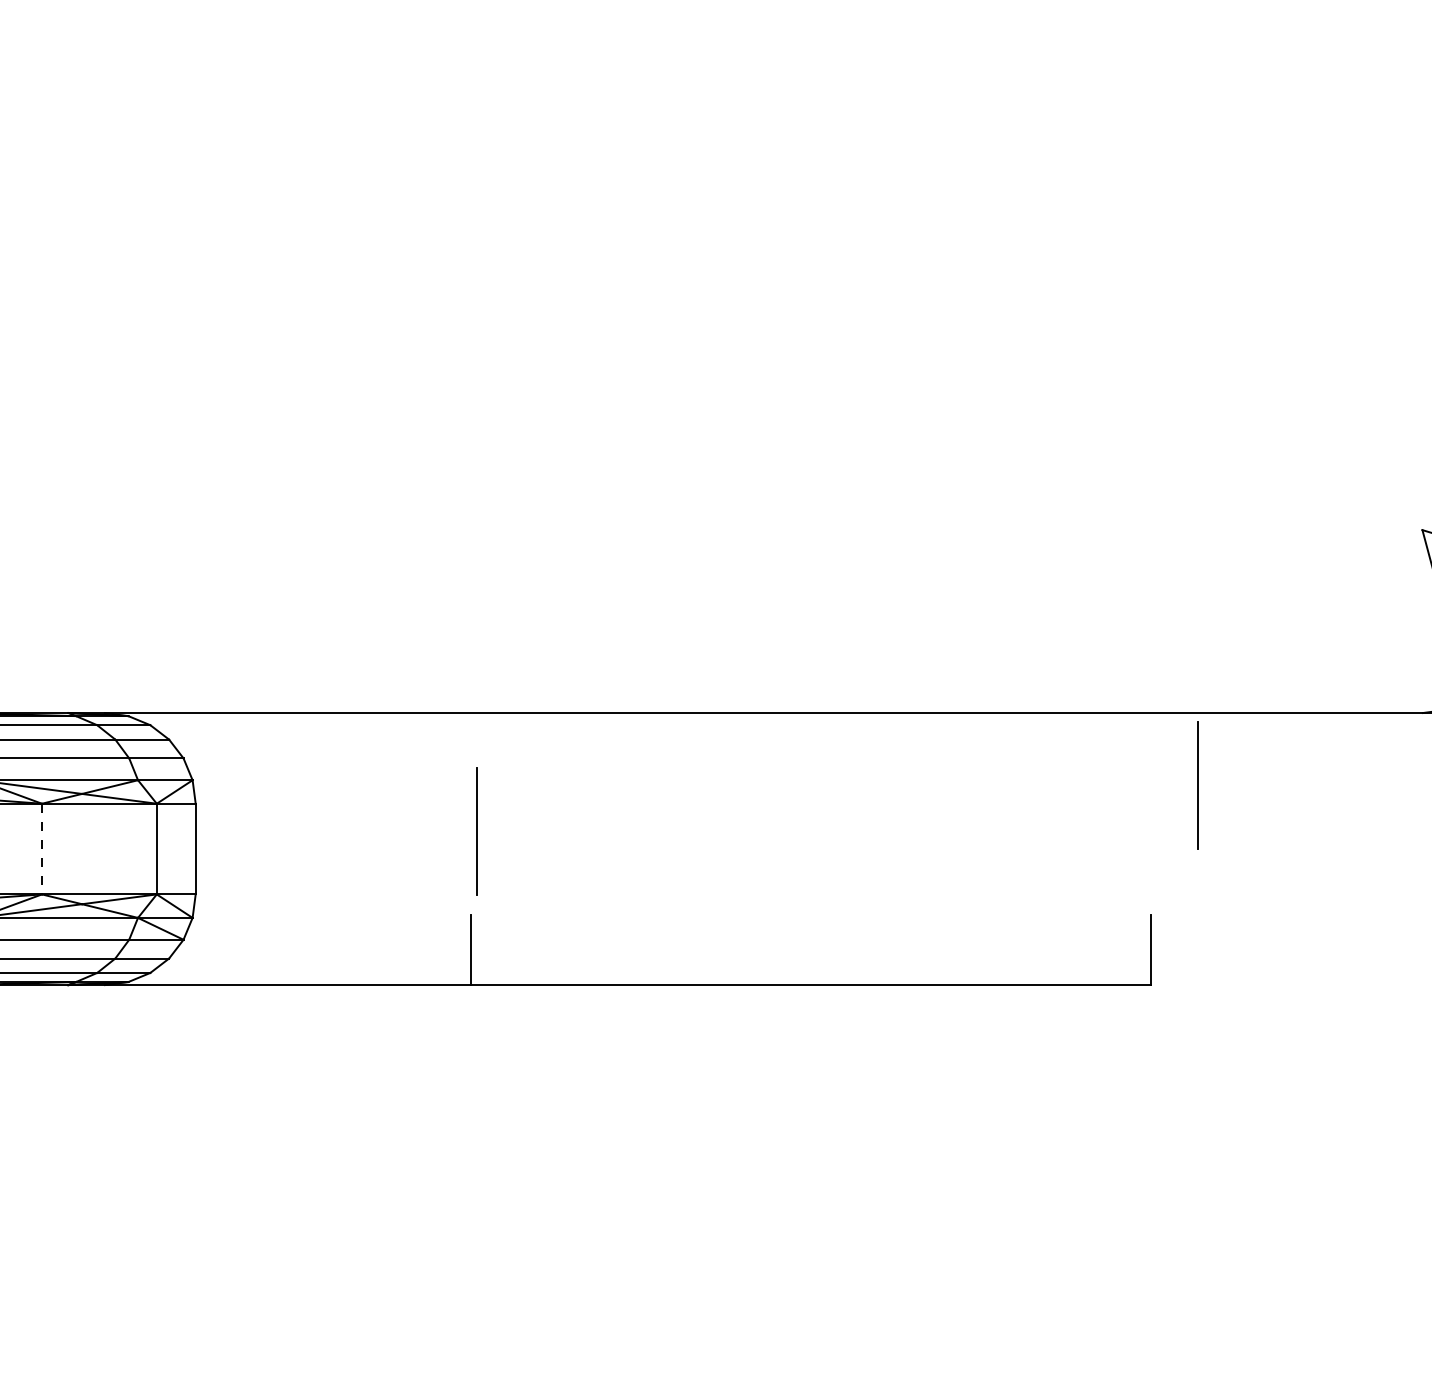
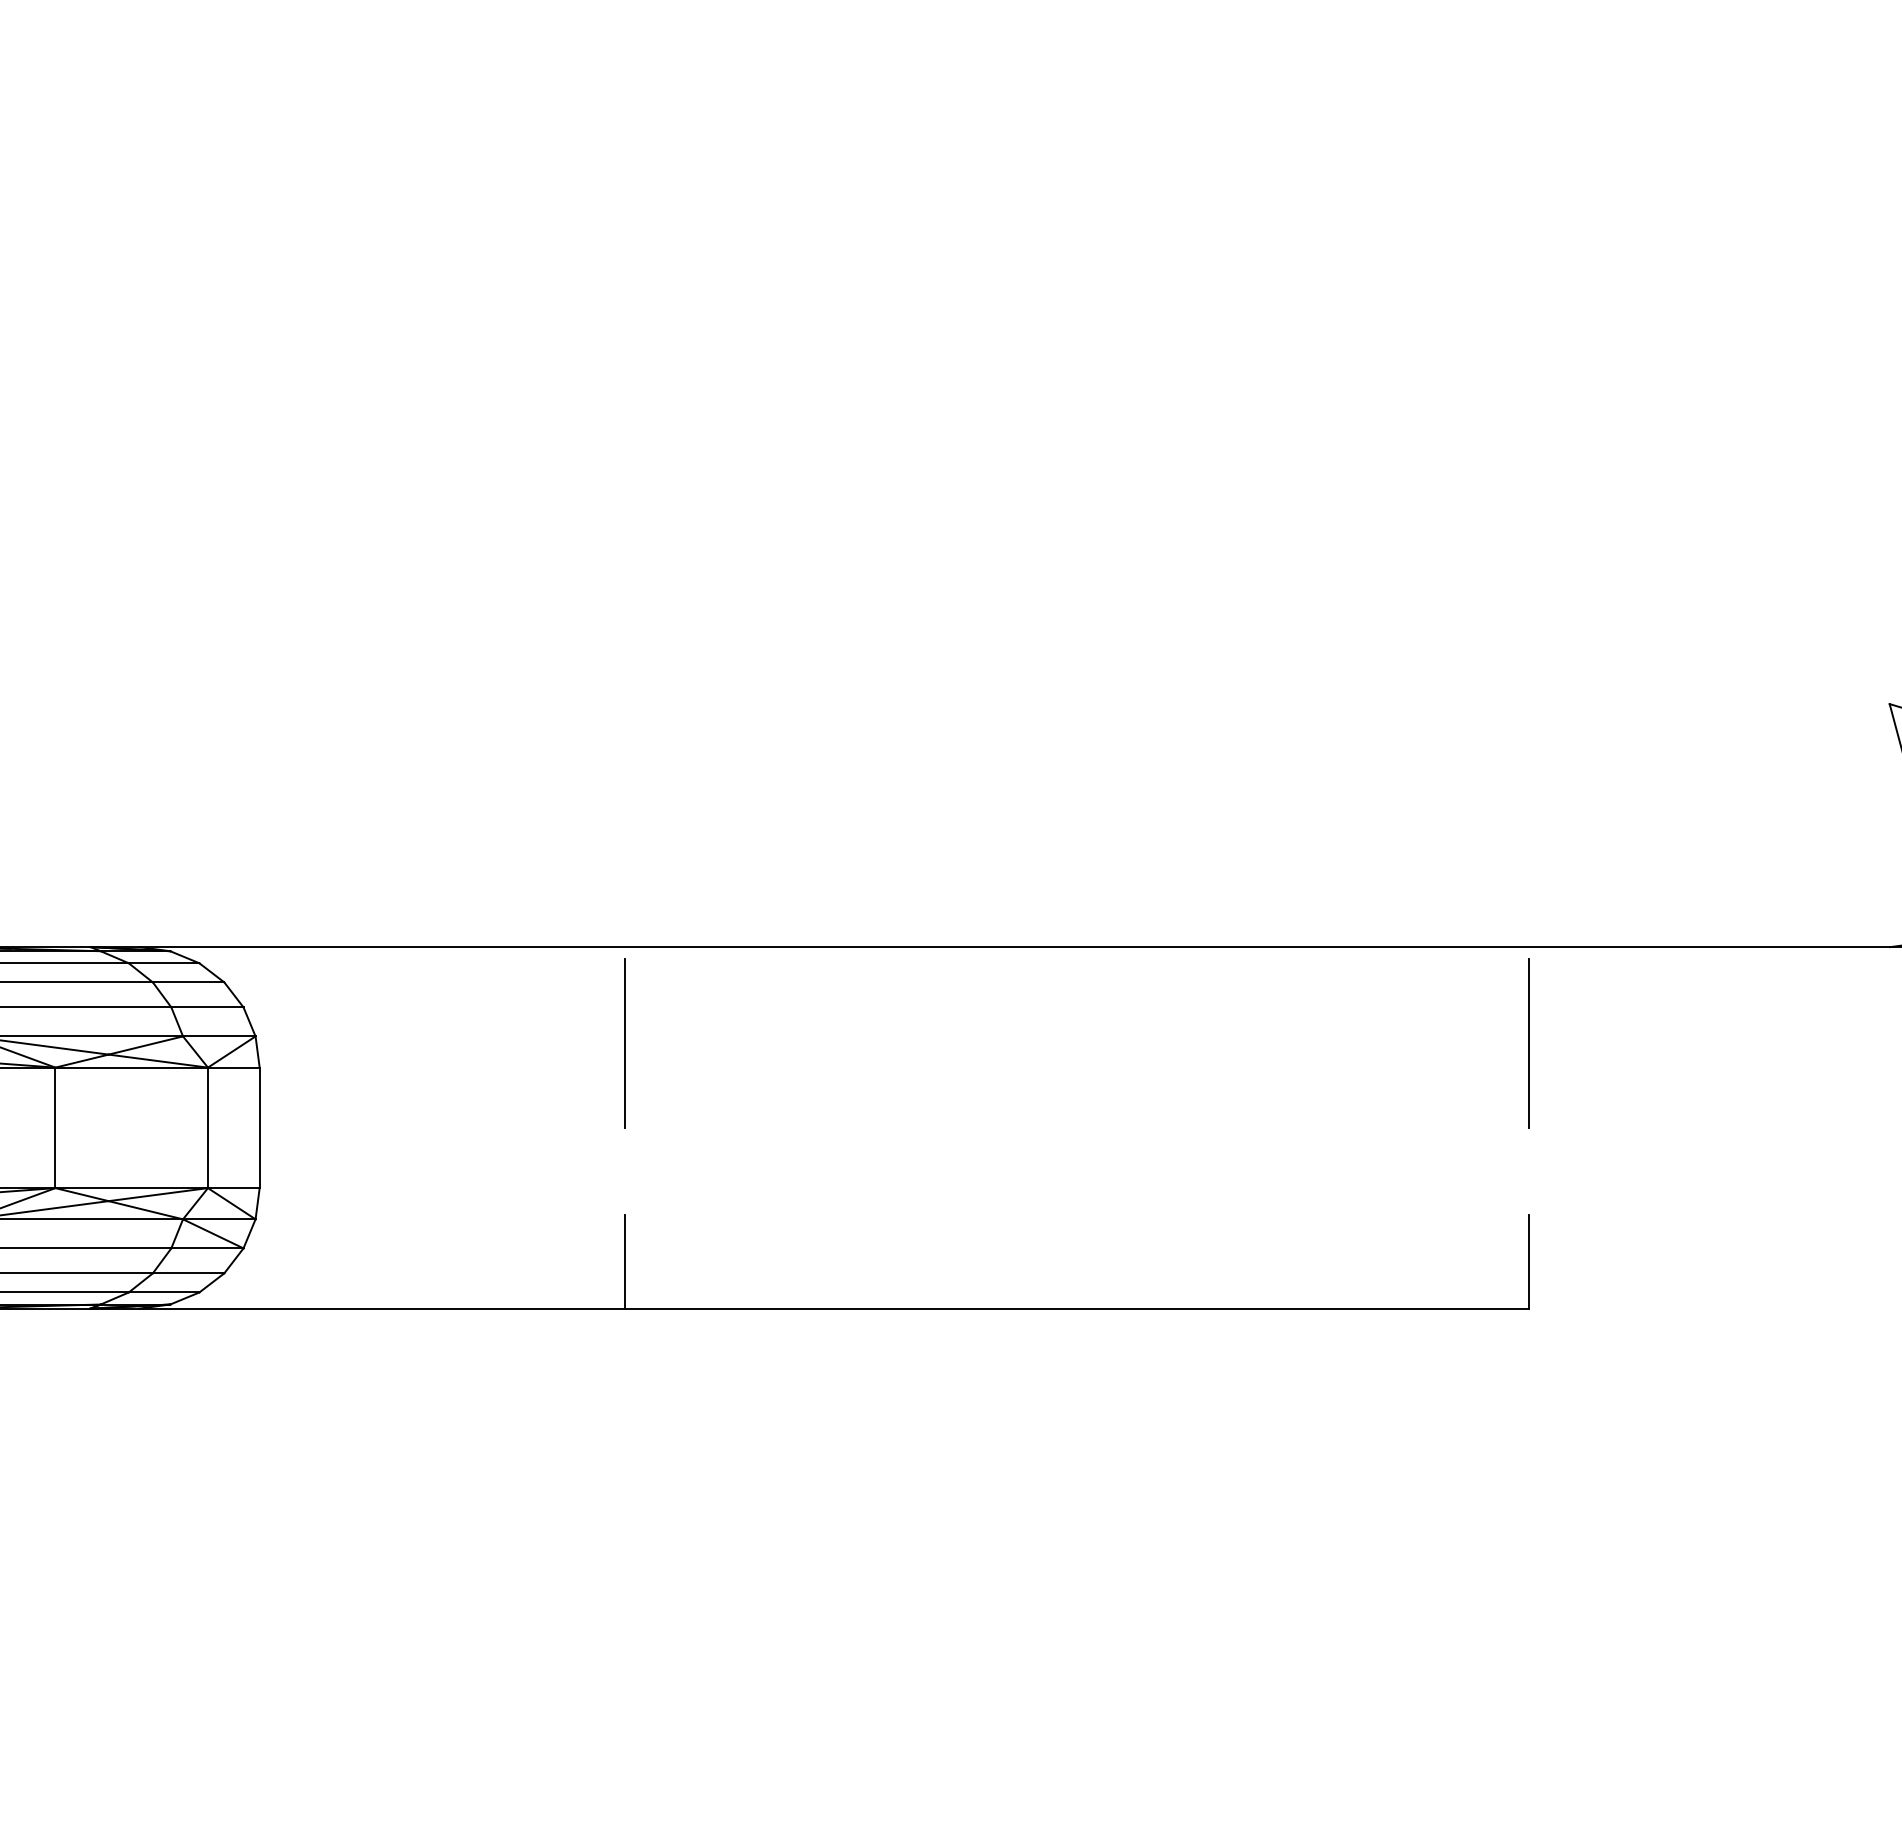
line: (1198, 785) -> (1528, 1043), moved
line: (477, 831) -> (624, 1043), moved
line: (42, 849) -> (55, 1128), dashed -> solid

